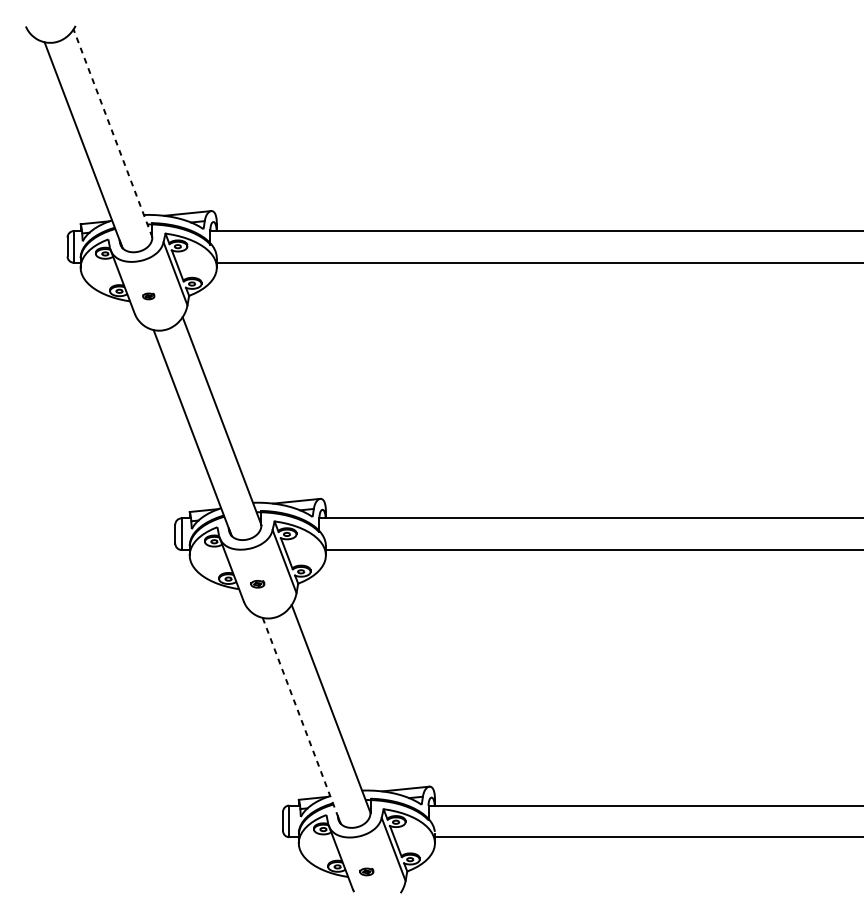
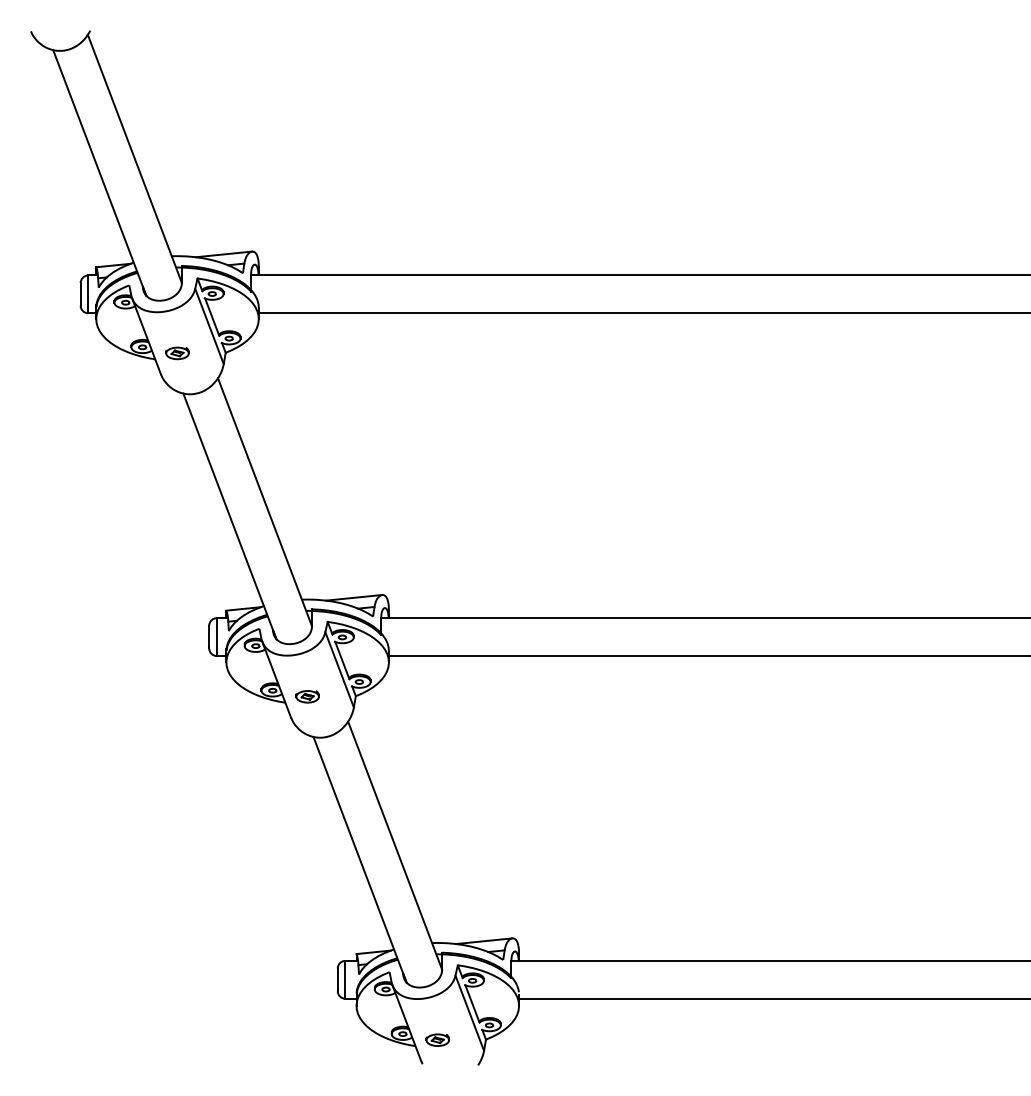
line: (112, 133) -> (134, 158), dashed -> solid
part: (148, 296) -> (177, 353), size x1.67
part: (257, 583) -> (307, 696), size x1.43
line: (302, 721) -> (360, 860), dashed -> solid
part: (366, 871) -> (437, 1039), size x1.43

